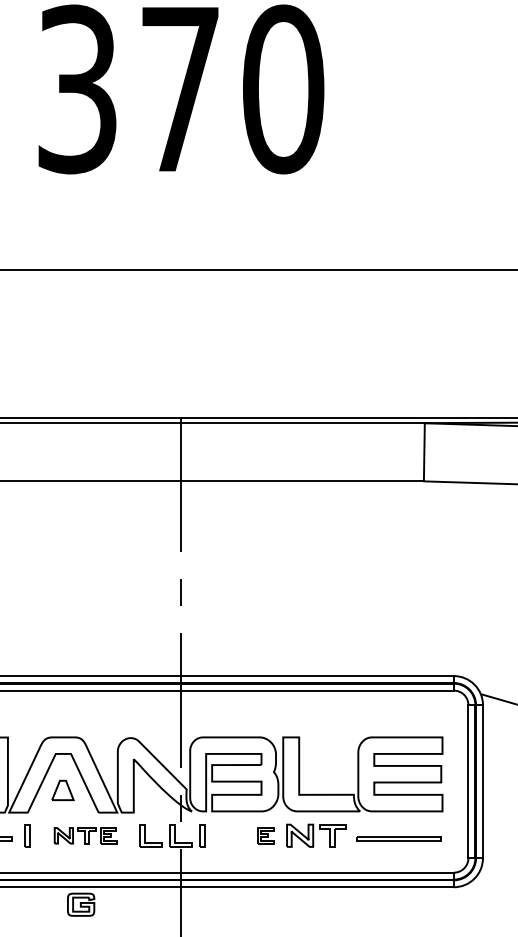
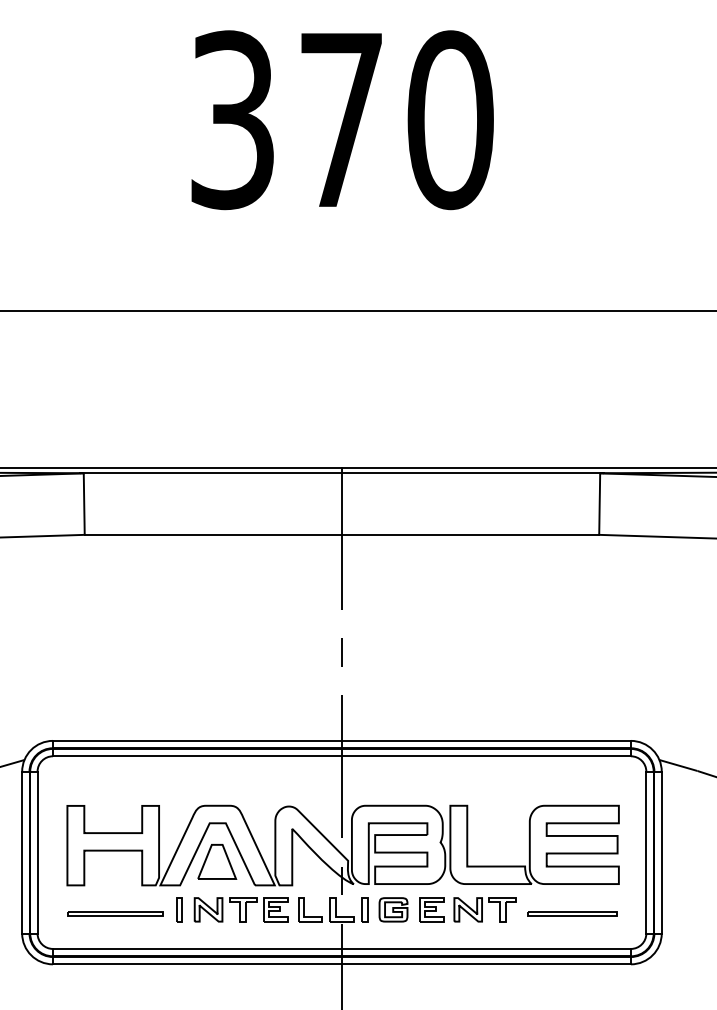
part: (63, 790) -> (217, 861), size x1.67
part: (84, 835) -> (240, 909), size x1.43
part: (265, 835) -> (431, 909), size x1.43
part: (81, 904) -> (393, 909), moved

